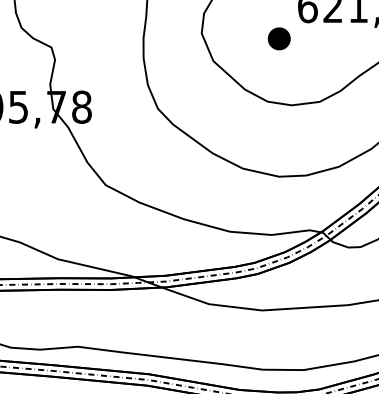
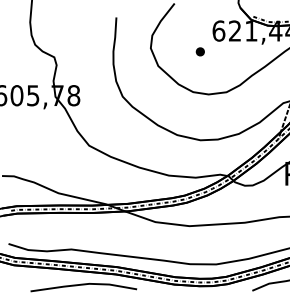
part: (277, 38) -> (199, 51), size x0.62

